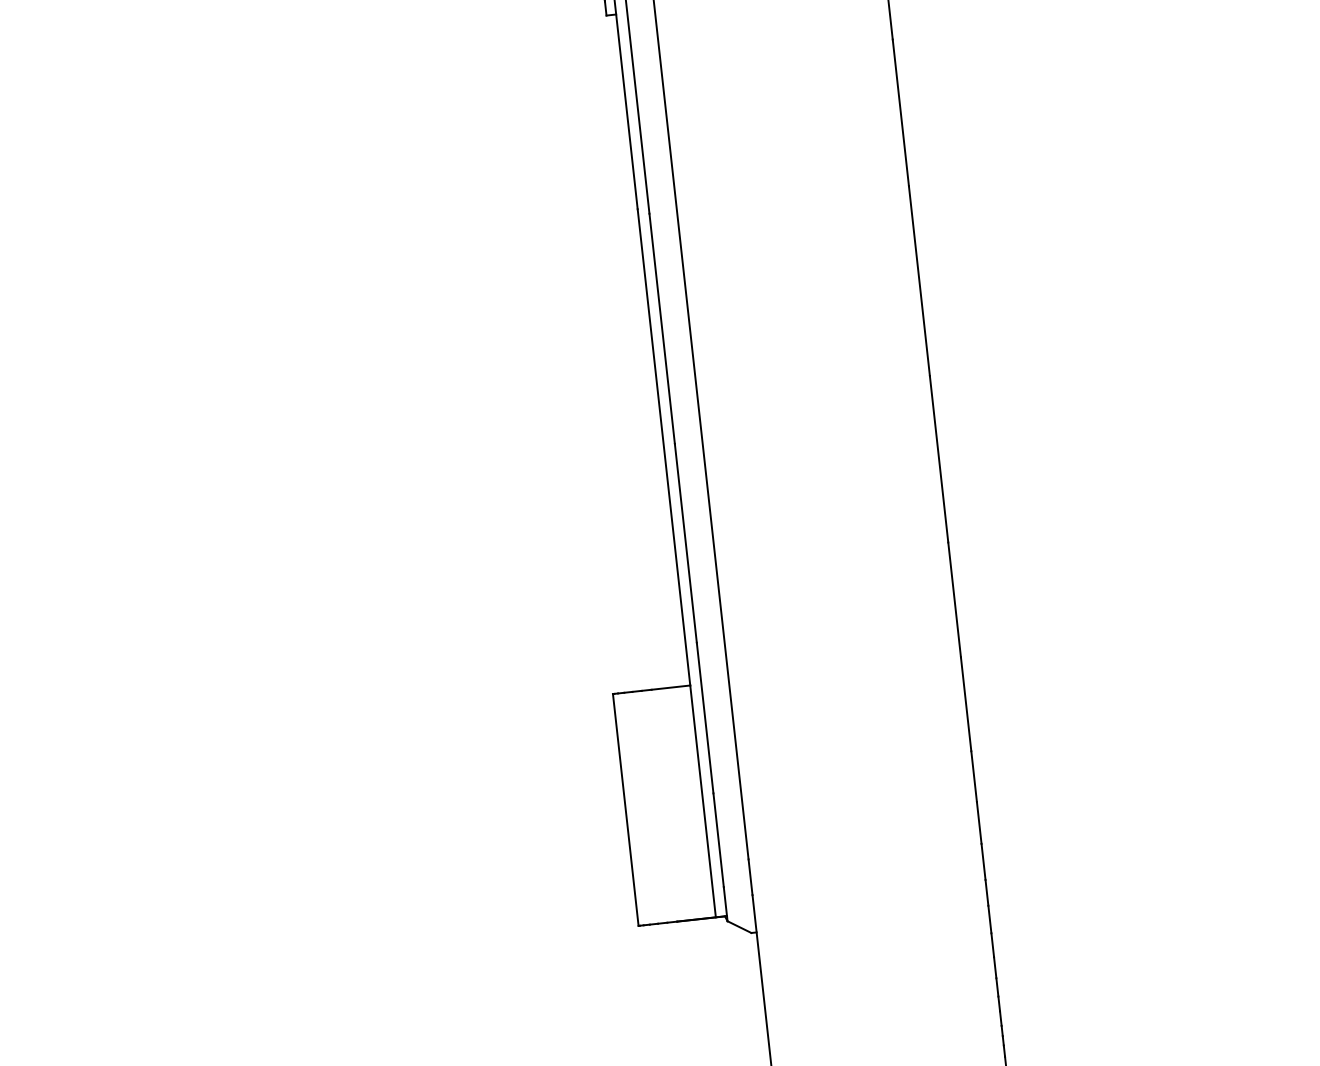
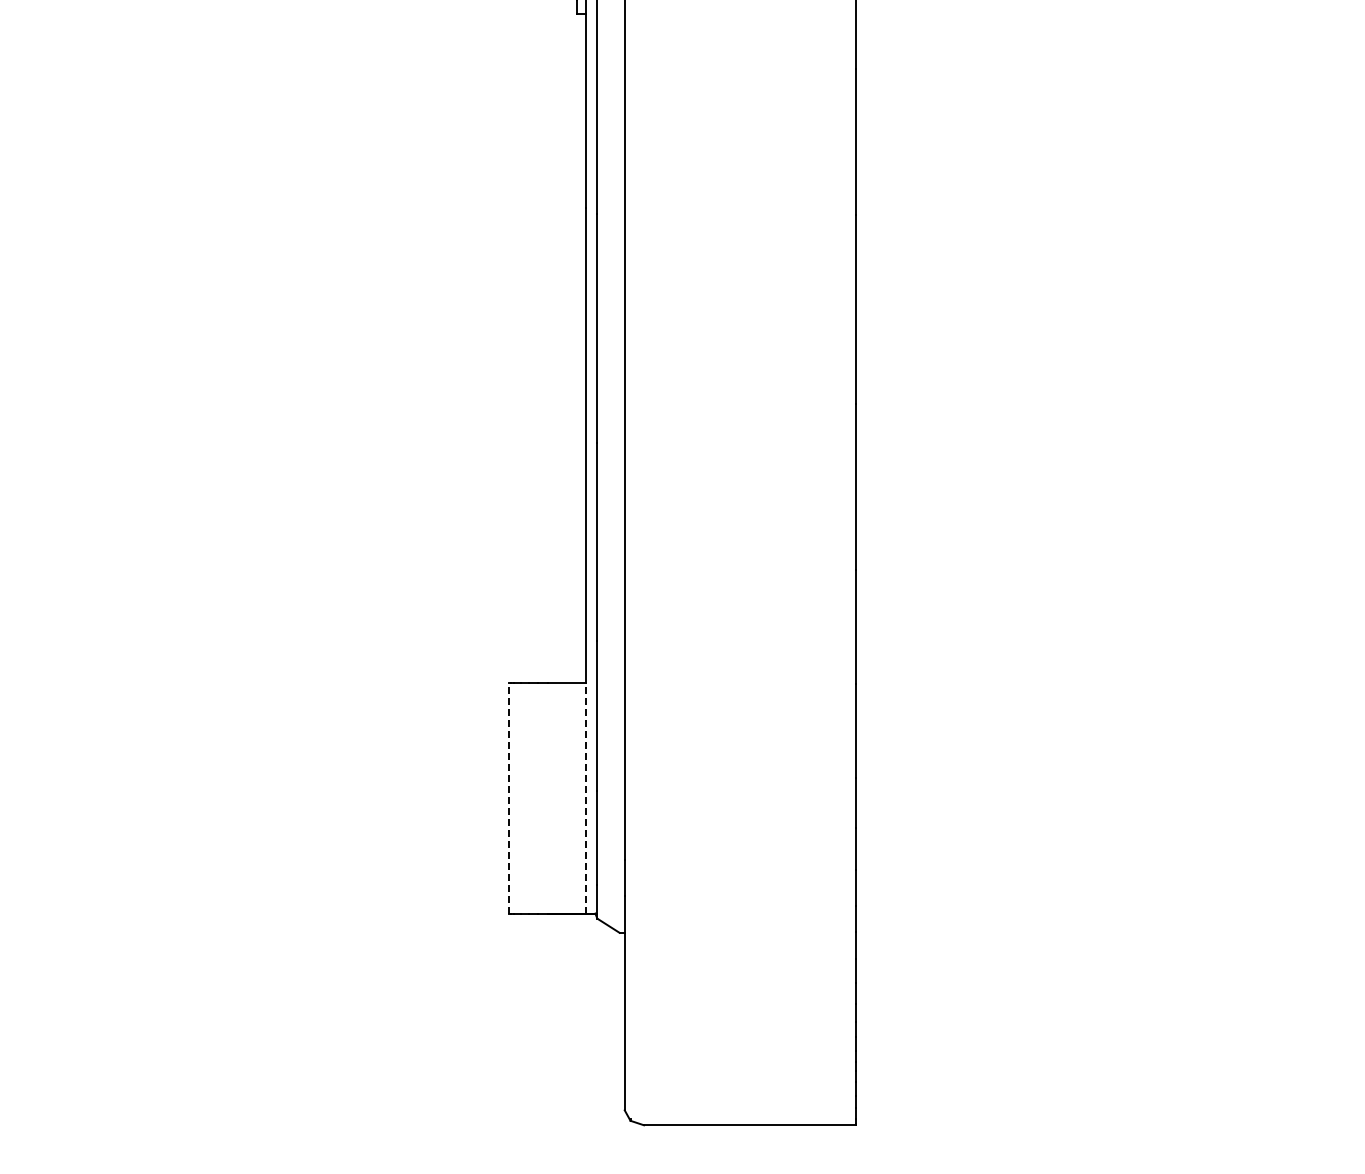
line: (703, 800) -> (586, 797), solid -> dashed
line: (625, 809) -> (509, 797), solid -> dashed

